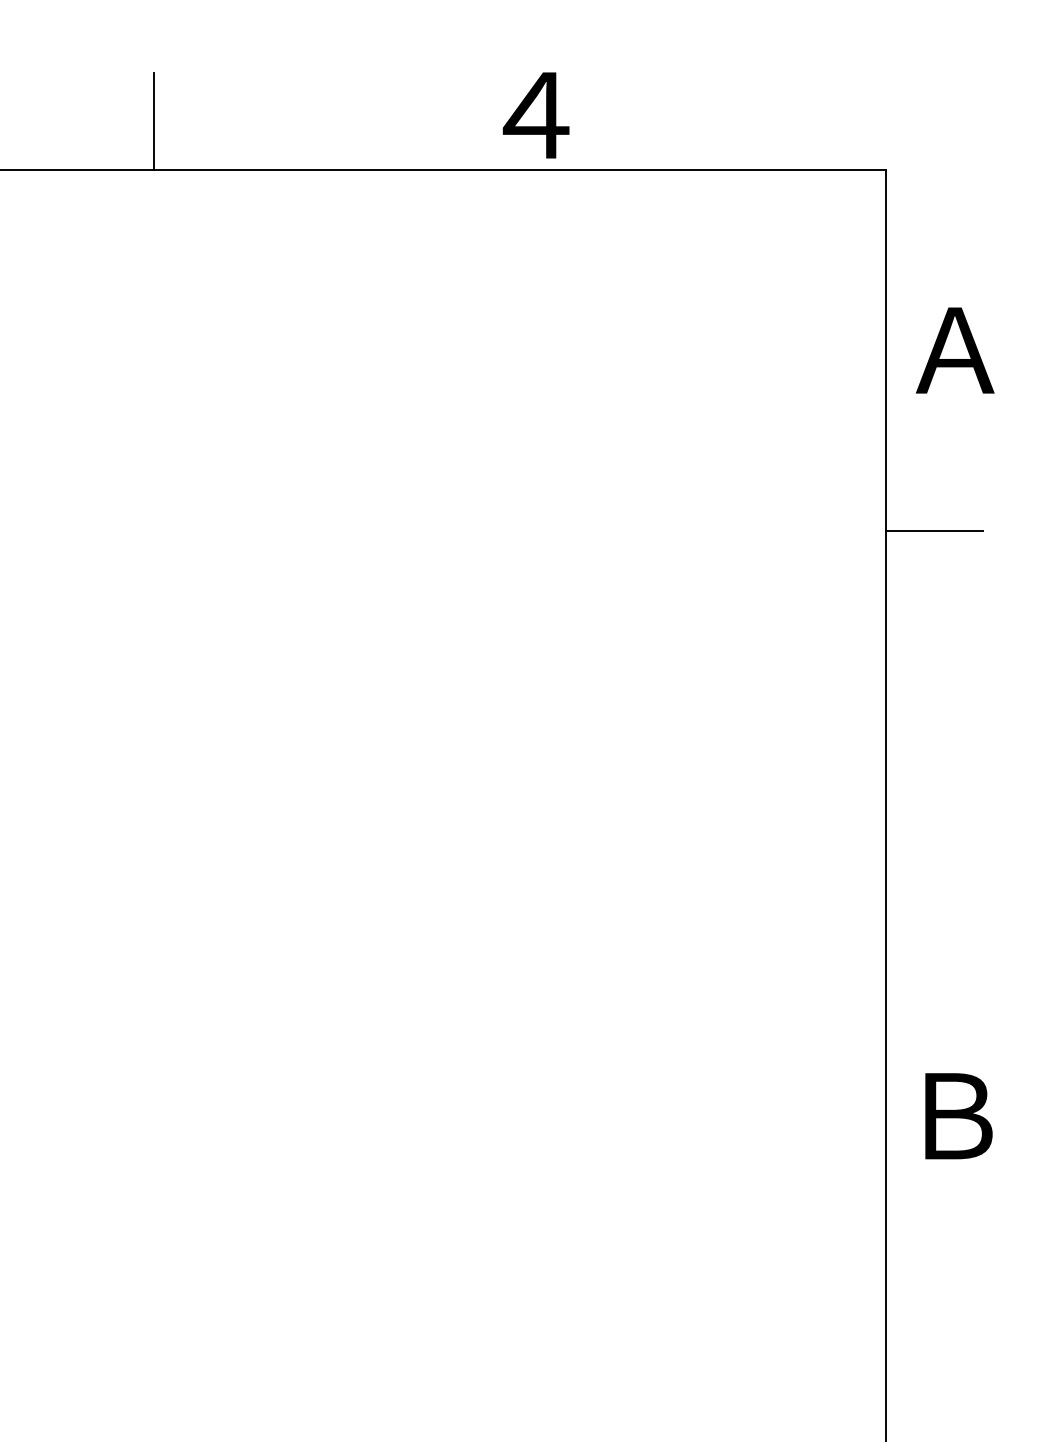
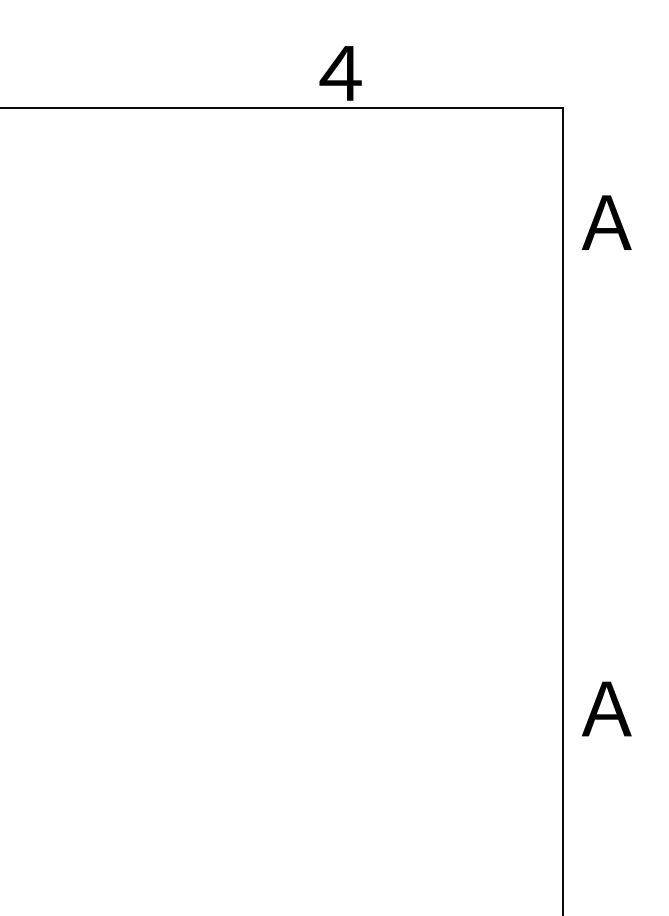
line: (153, 121) -> (97, 77), removed
line: (934, 531) -> (593, 337), removed
text: (954, 1115) -> (606, 708), Ｂ -> Ａ

